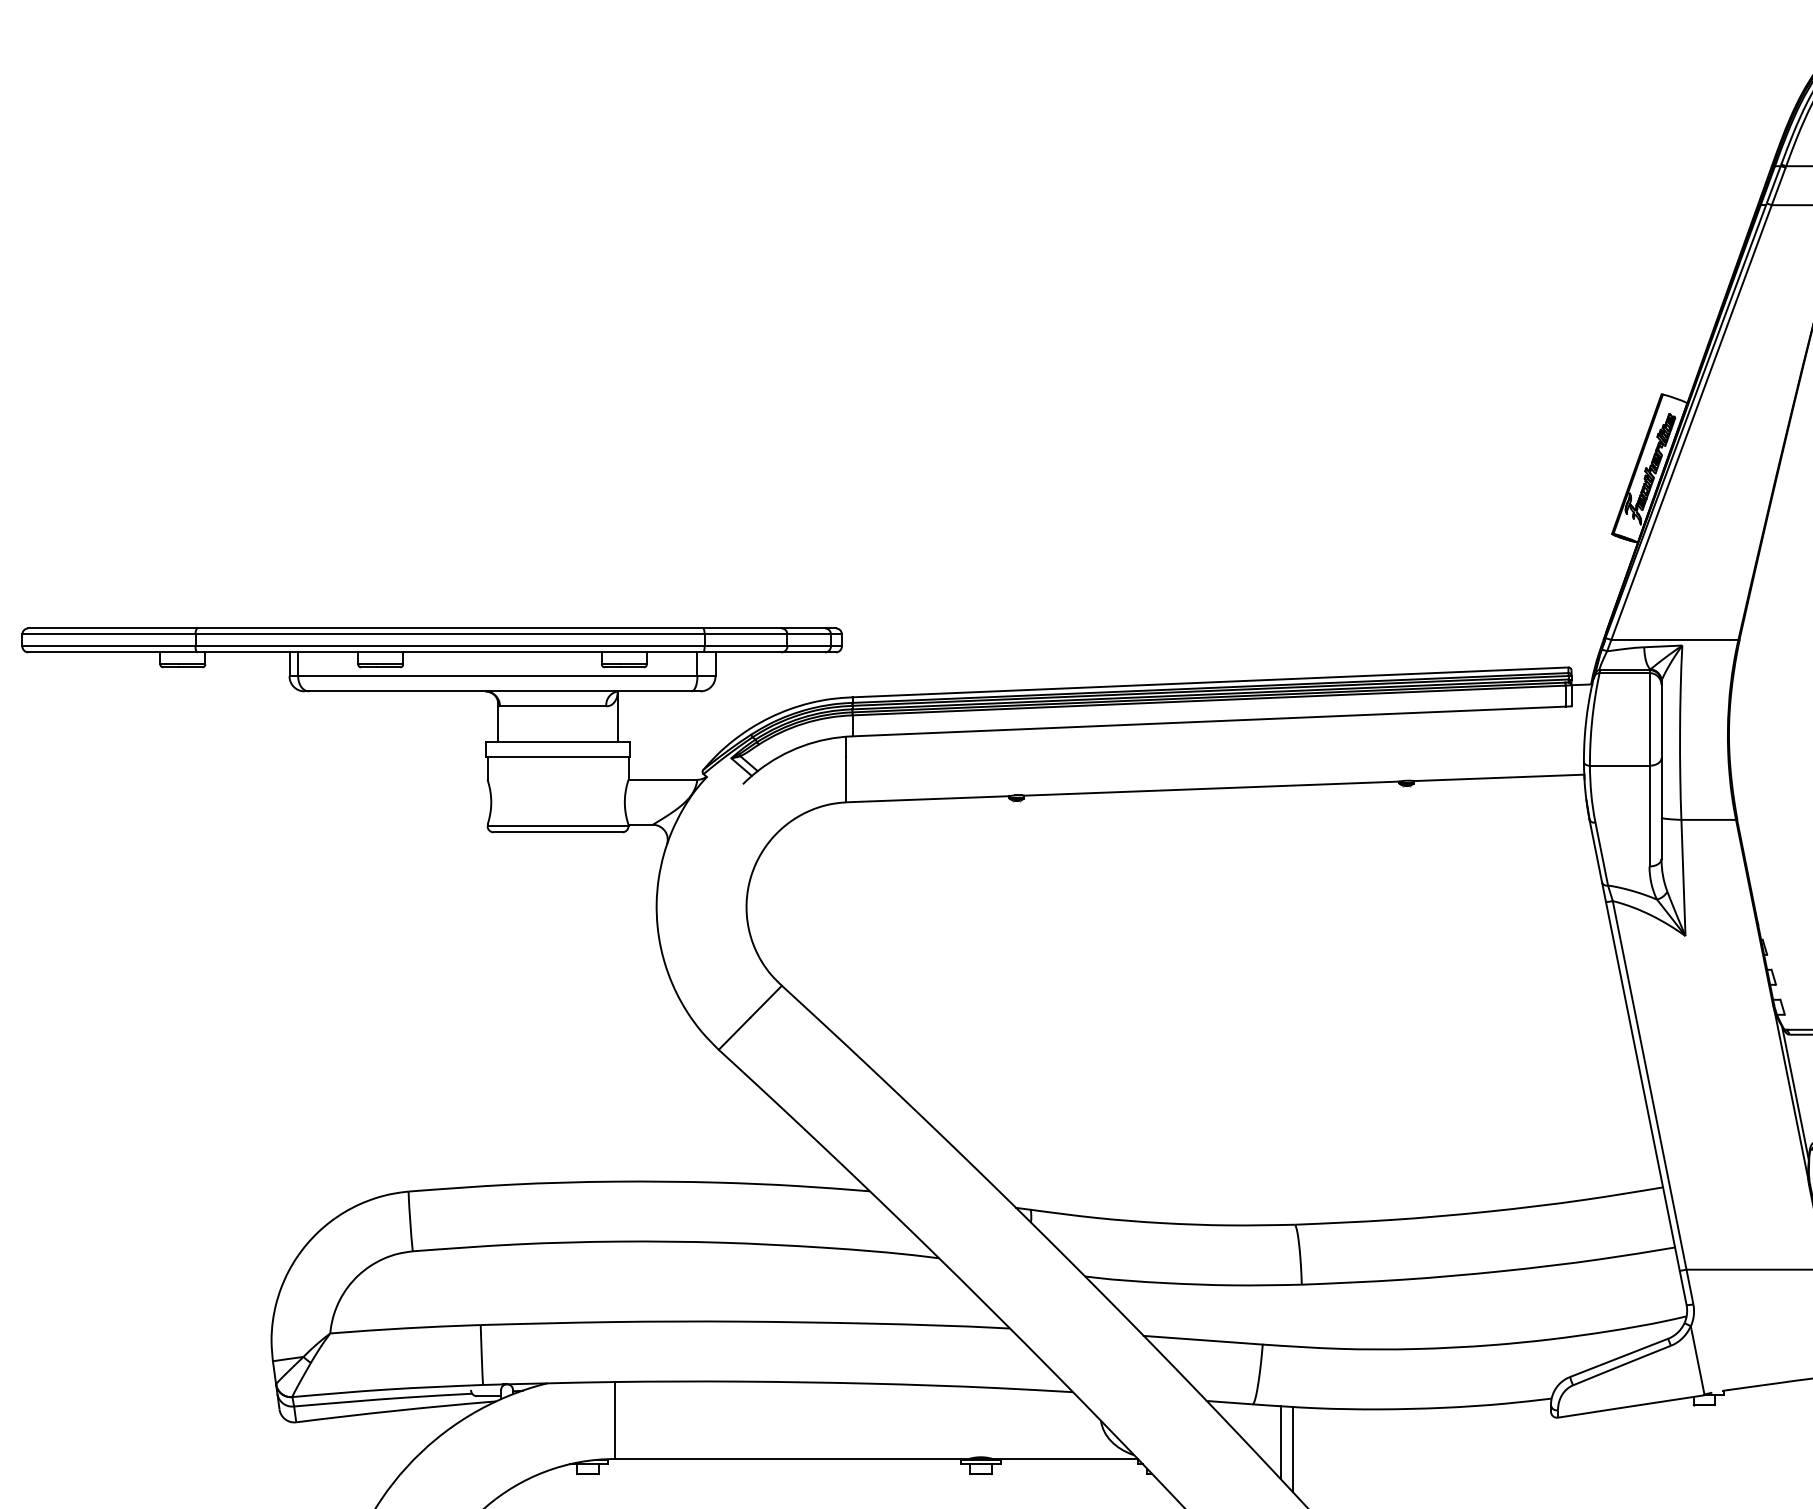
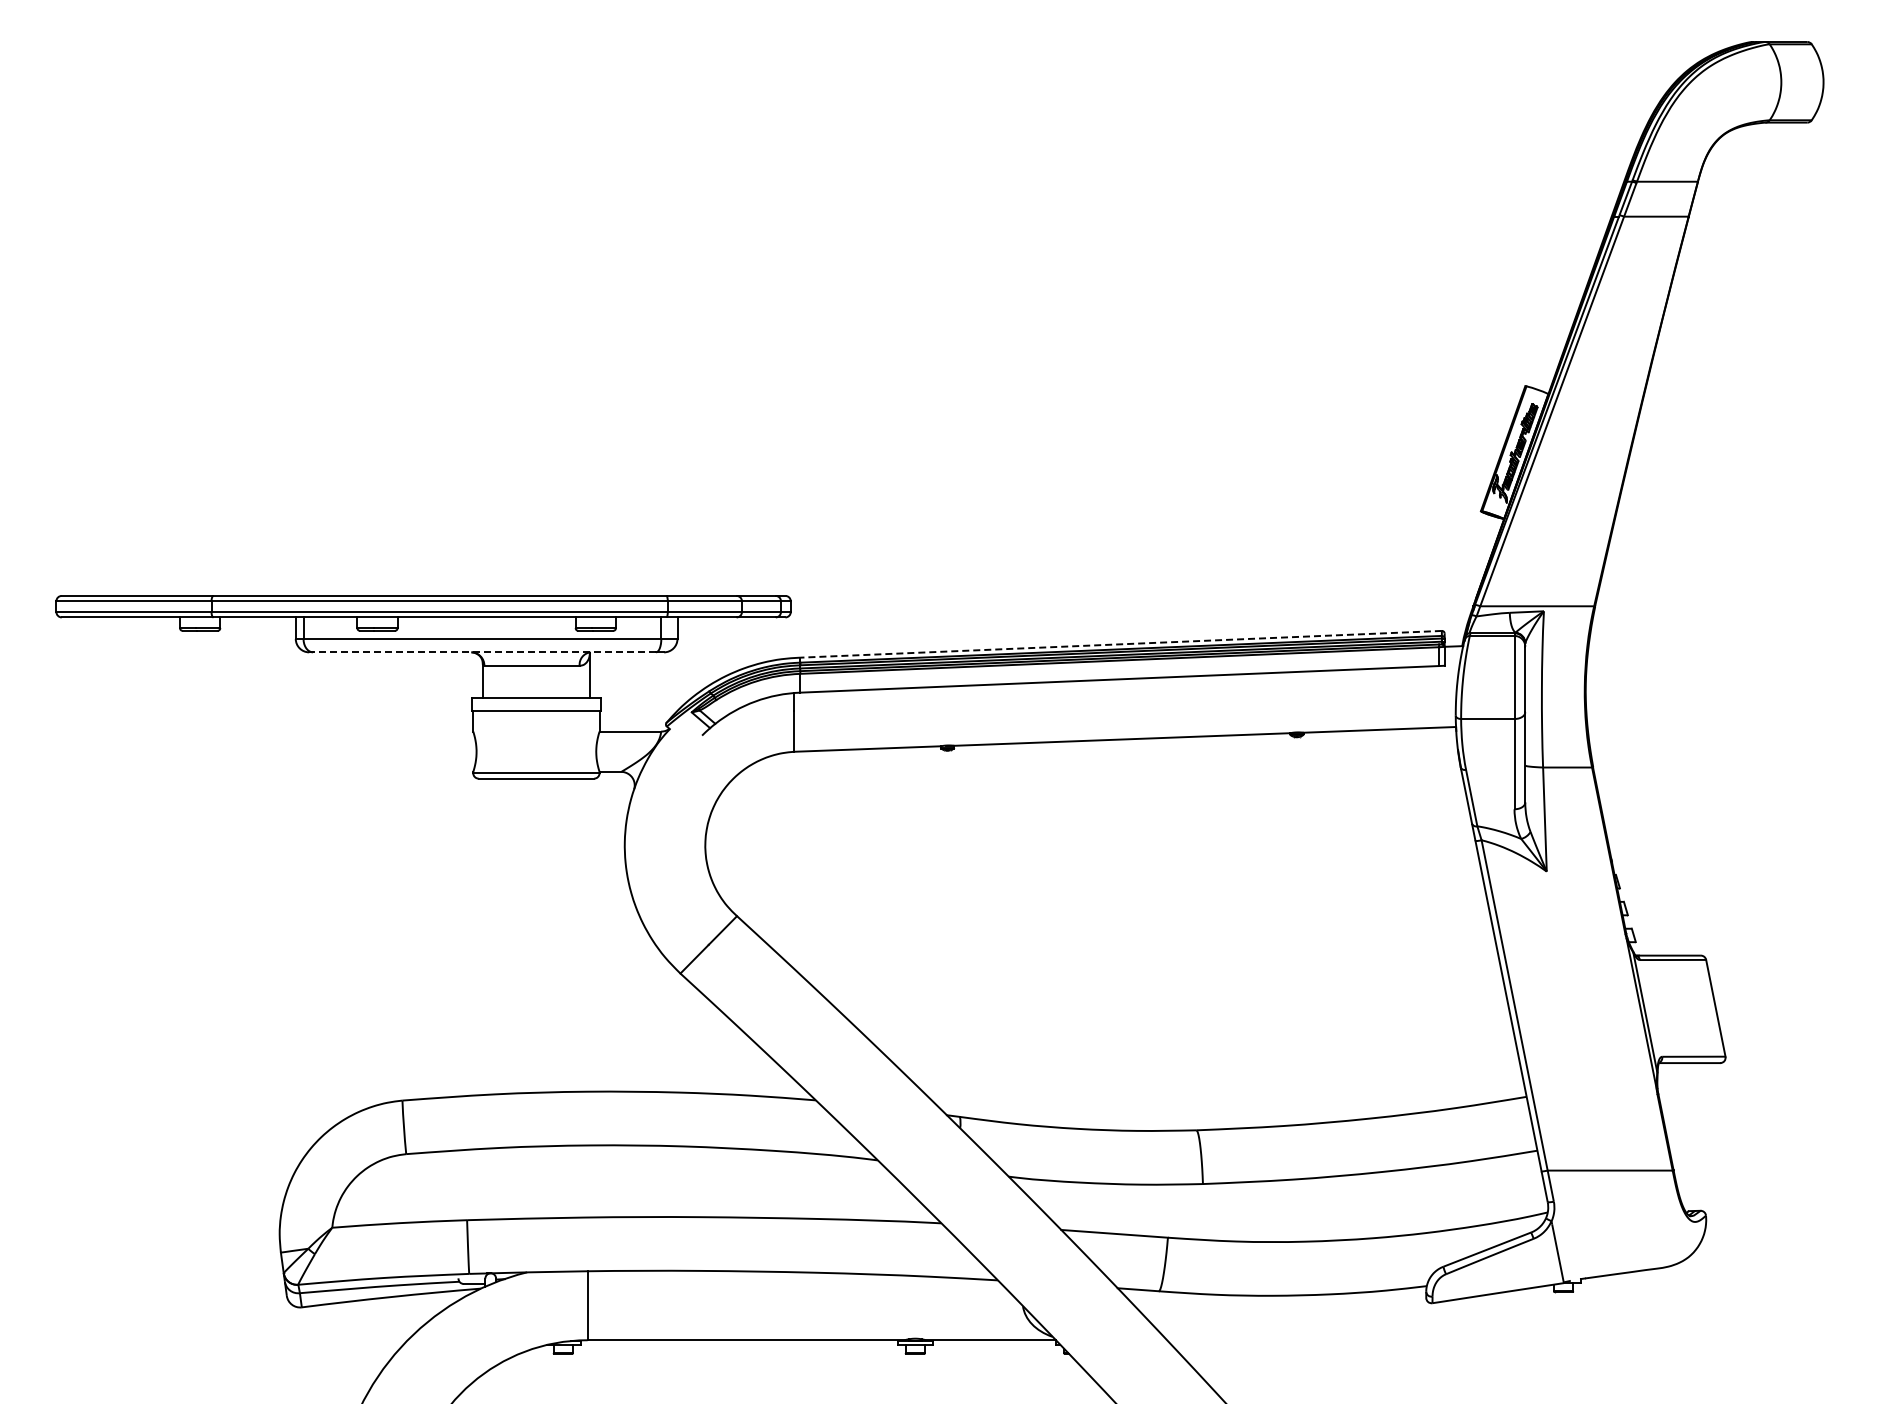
line: (1209, 682) -> (1120, 644), solid -> dashed
line: (500, 691) -> (484, 652), solid -> dashed
line: (1281, 1442) -> (1184, 1325), removed
line: (1292, 1449) -> (1194, 1331), removed

